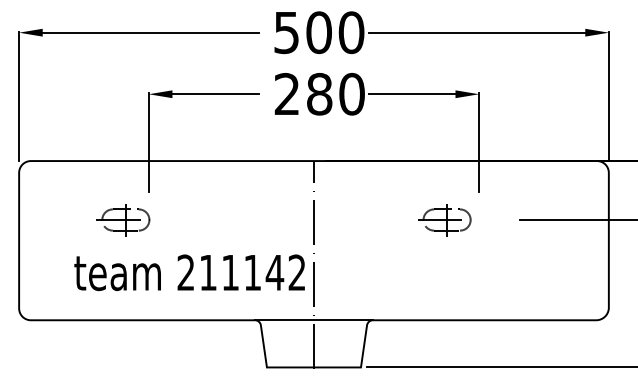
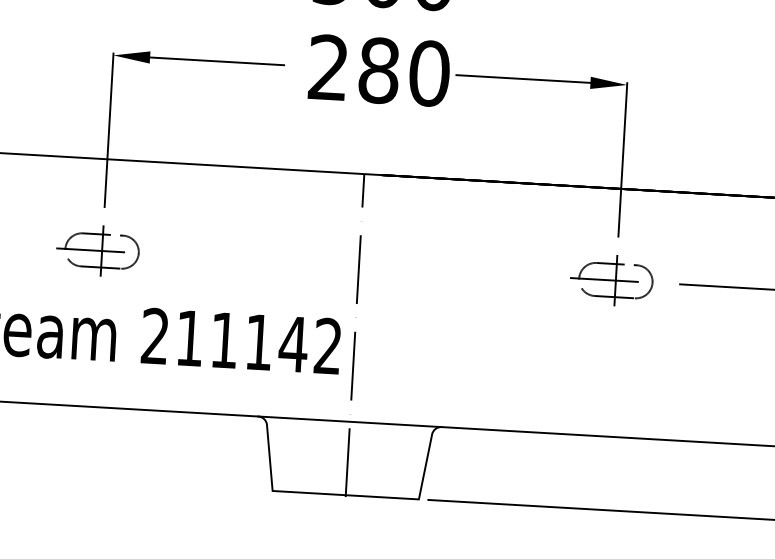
part: (123, 220) -> (98, 251), moved
part: (444, 220) -> (611, 281), moved

